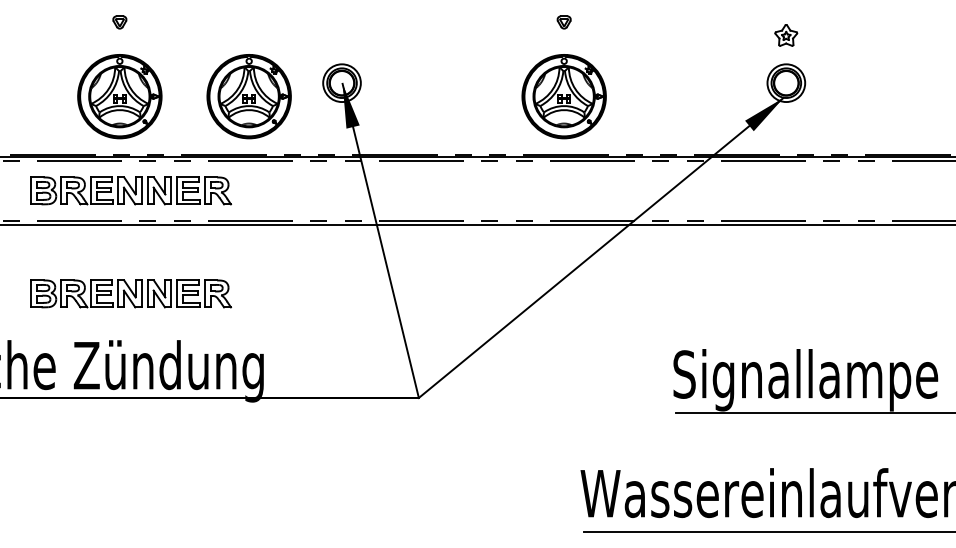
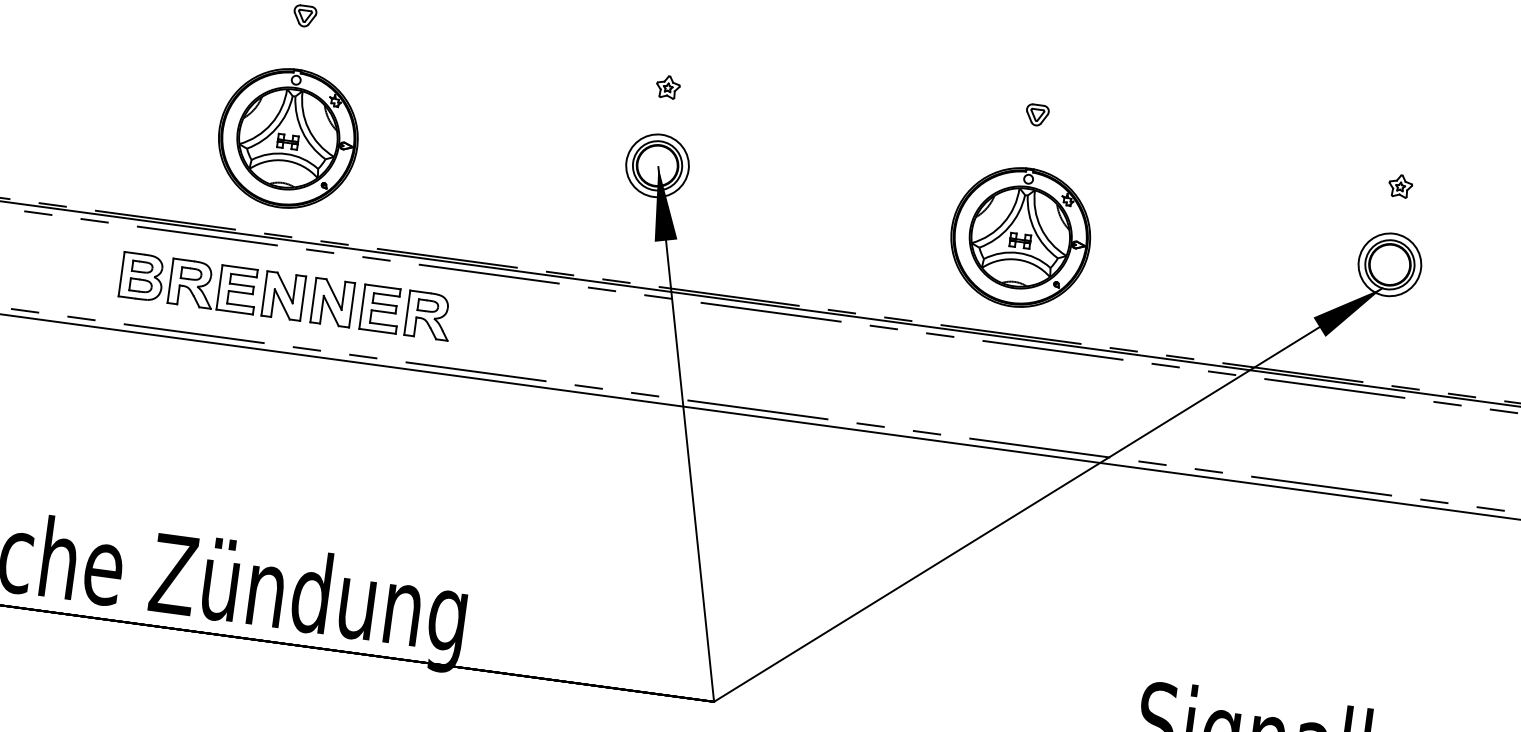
part: (341, 35) -> (667, 87), added
part: (786, 35) -> (1400, 186), size x0.62
part: (248, 96) -> (500, 166), removed
part: (130, 293) -> (262, 465), removed

